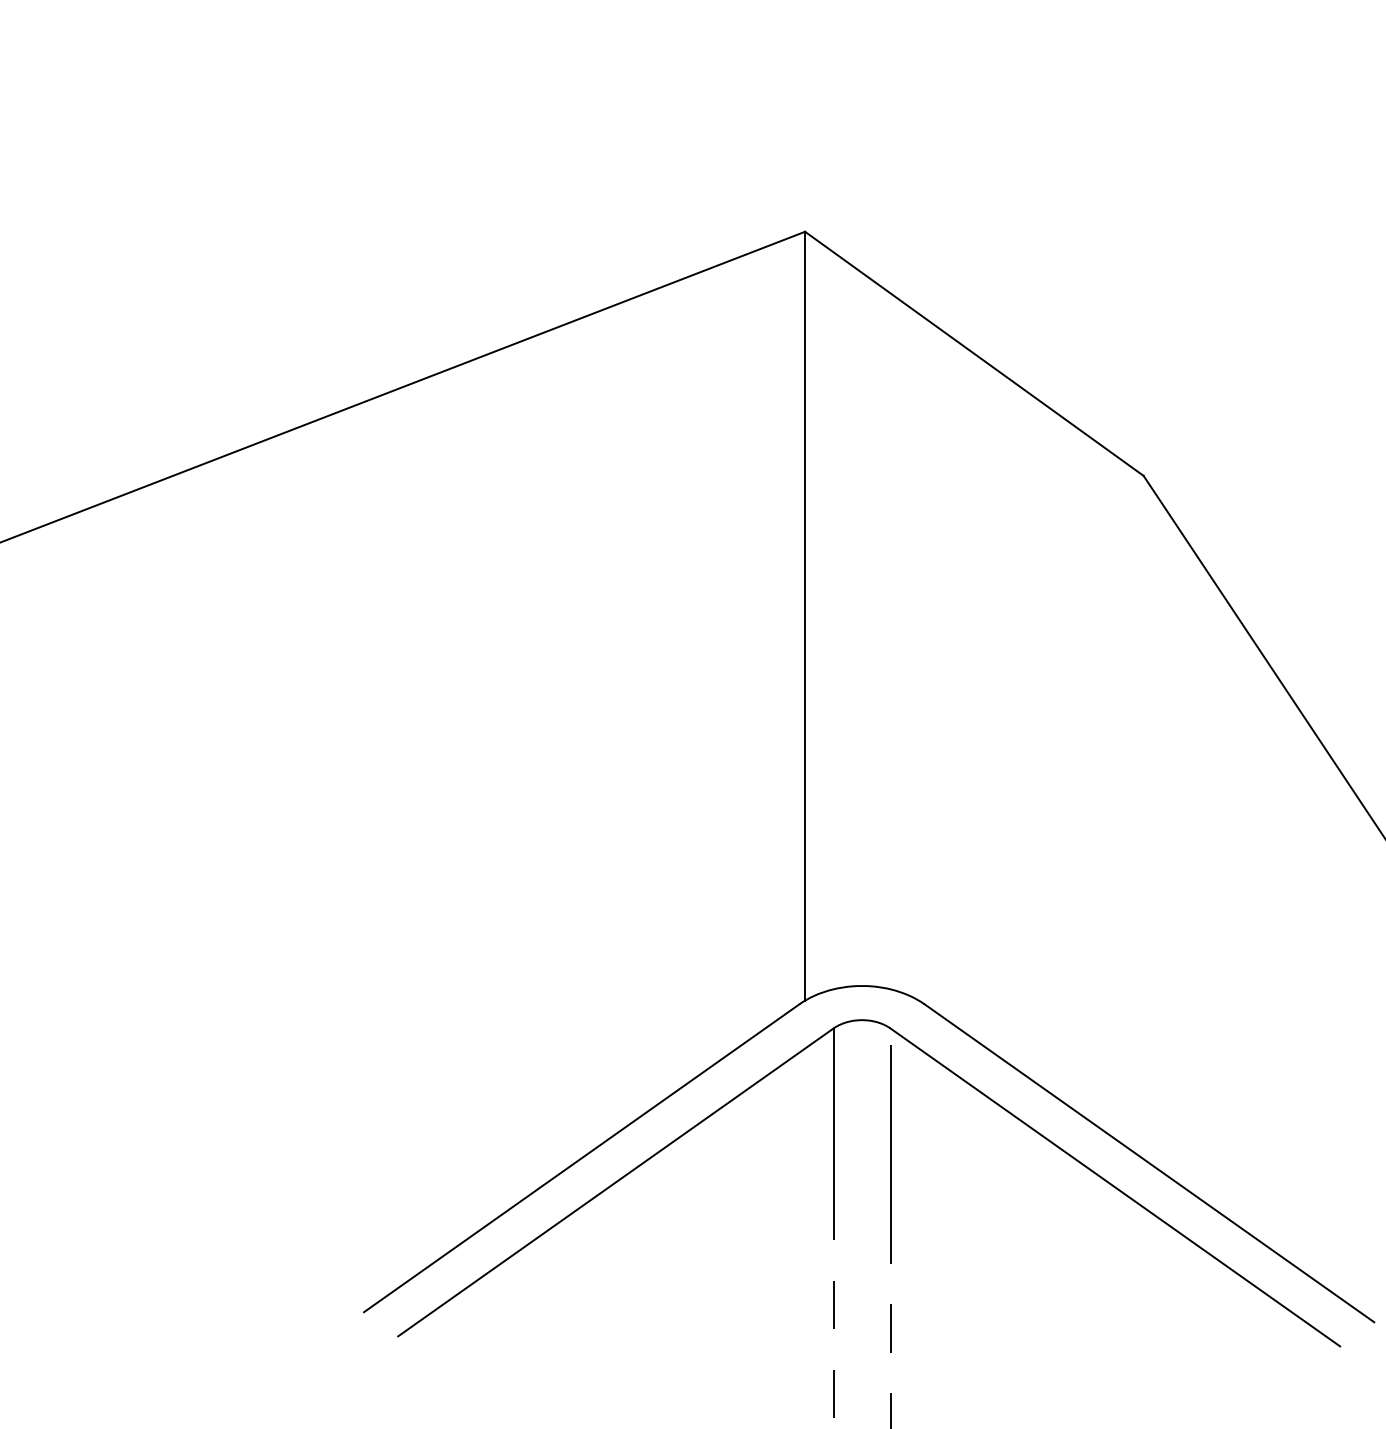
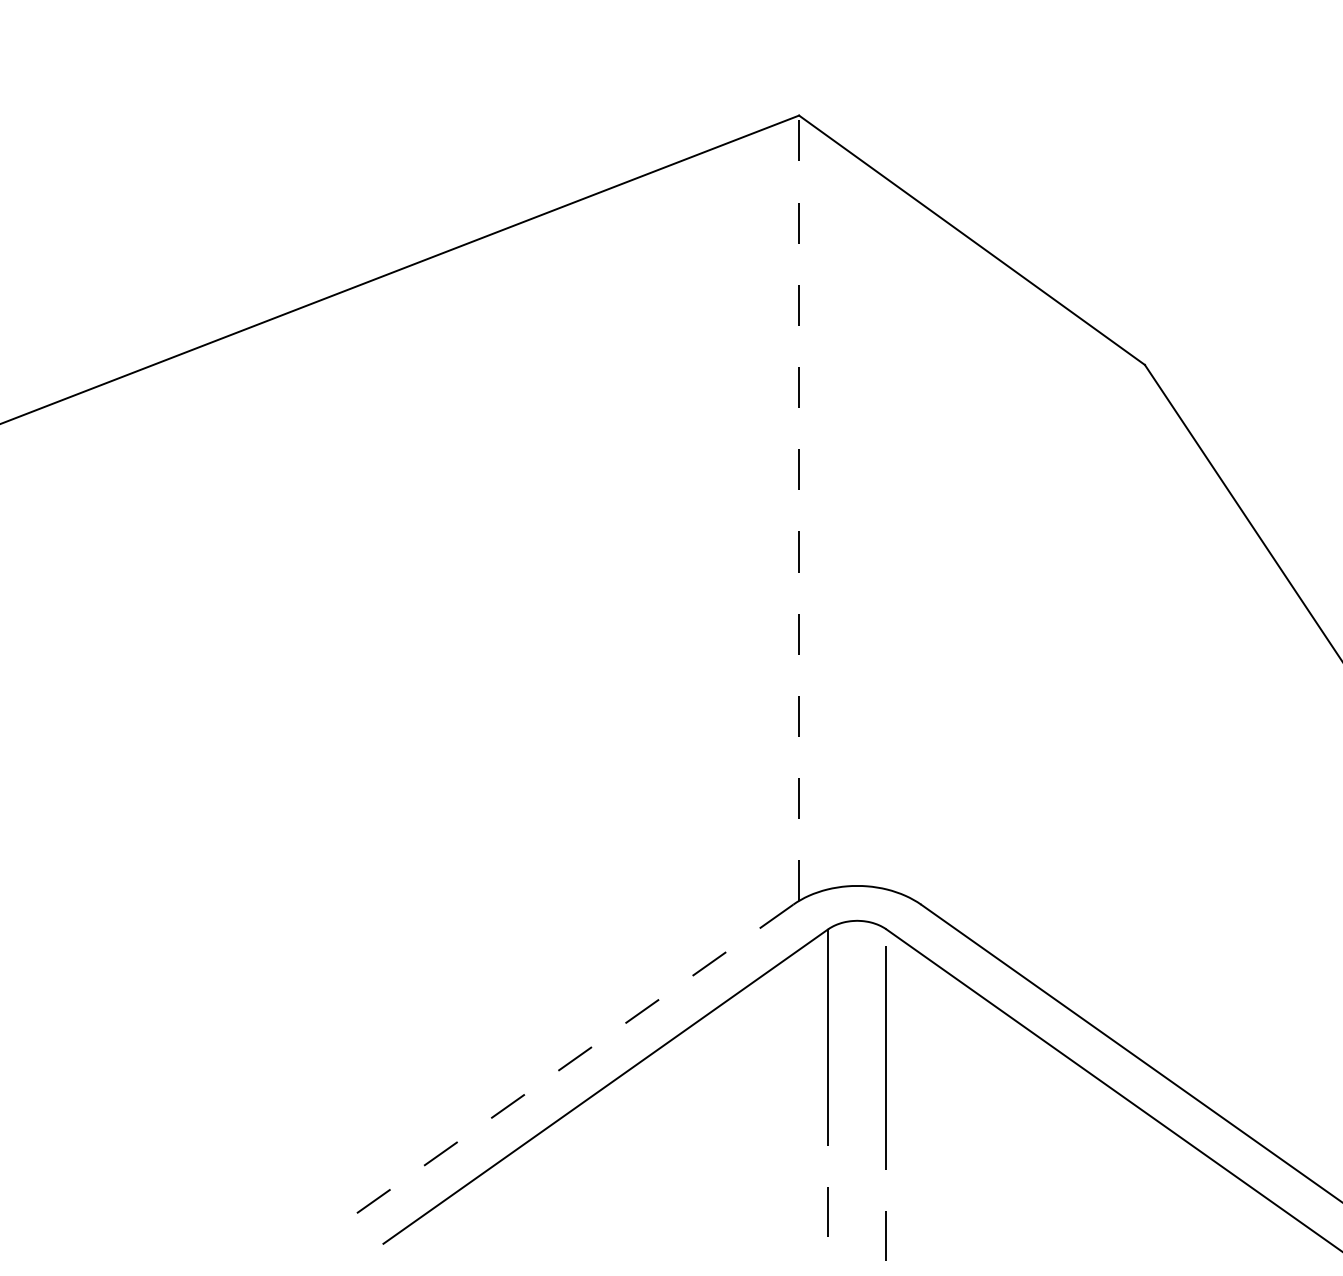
line: (805, 616) -> (799, 508), solid -> dashed
line: (581, 1158) -> (570, 1062), solid -> dashed

